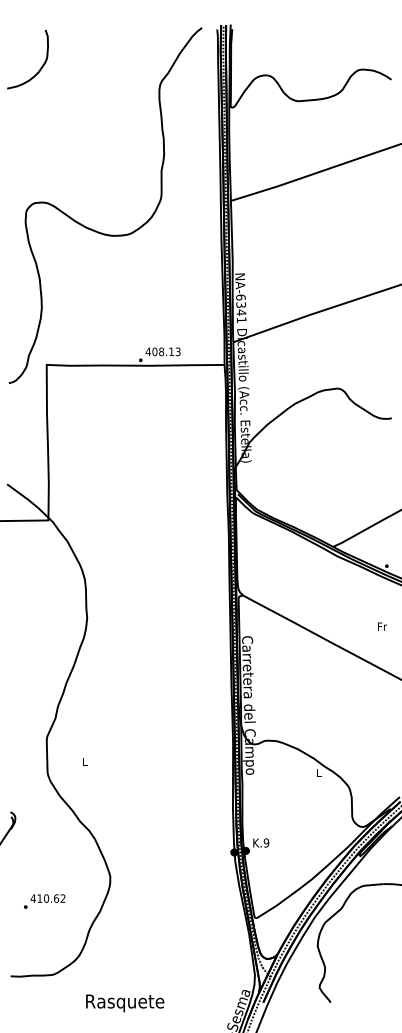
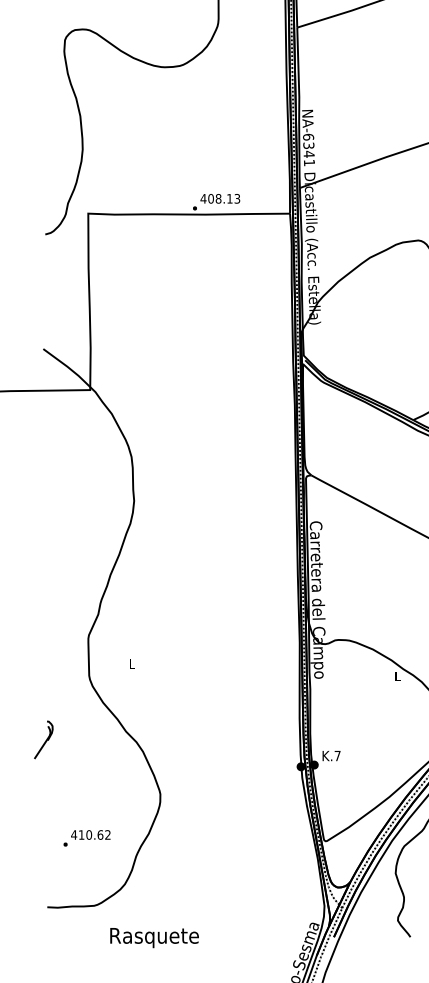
text: (266, 842) -> (337, 755), K.9 -> K.7
text: (44, 901) -> (86, 838), moved
text: (125, 1003) -> (154, 938), moved

